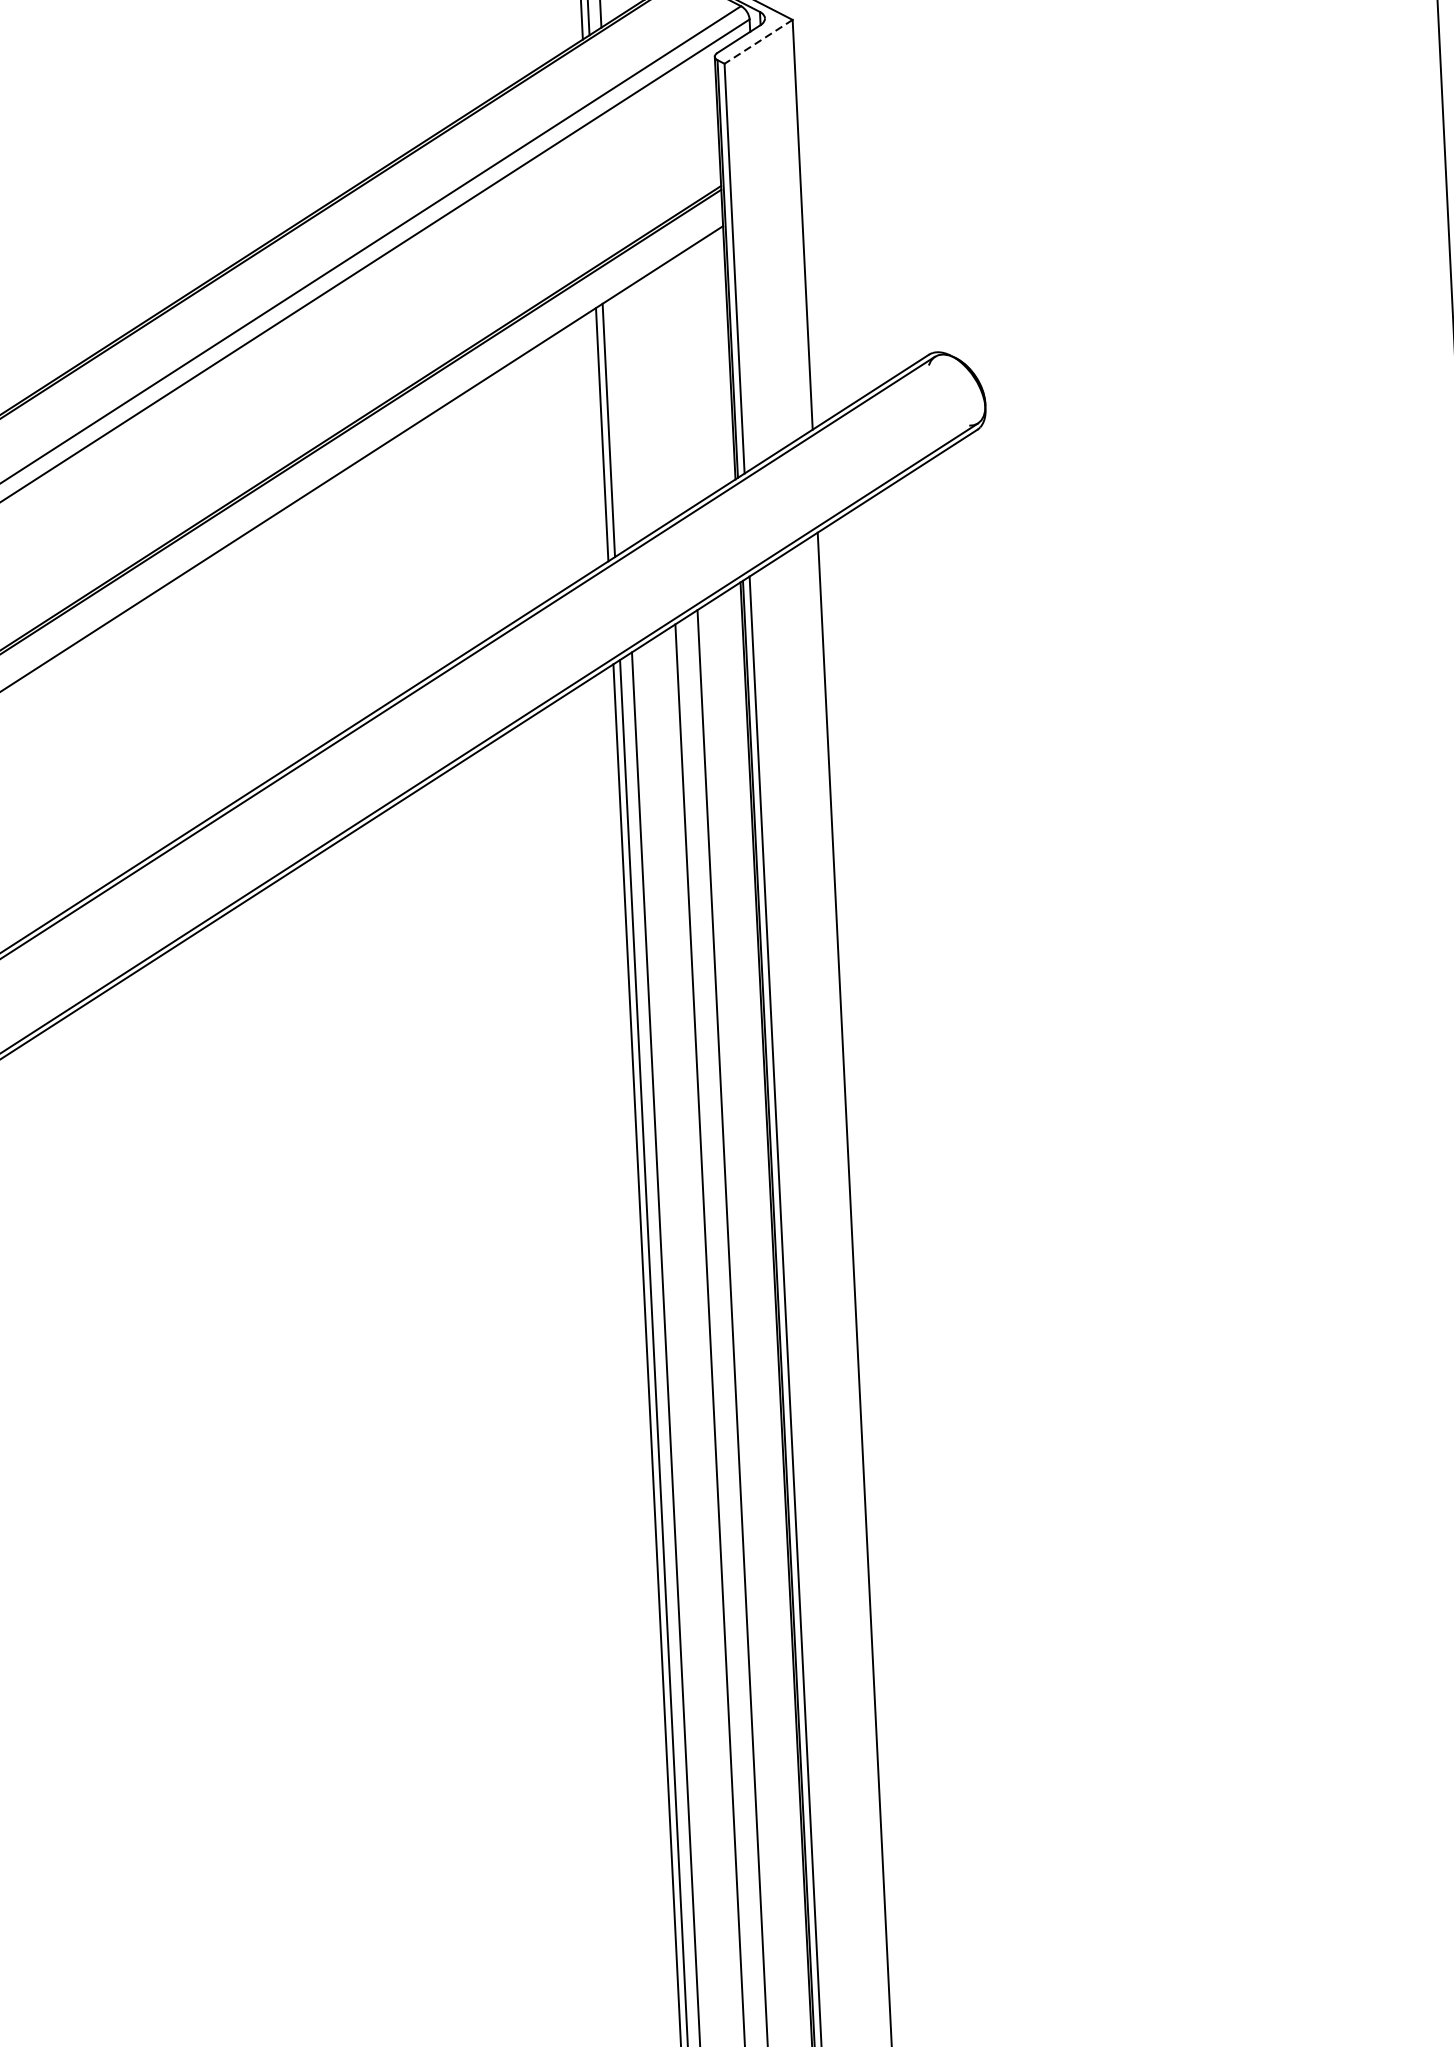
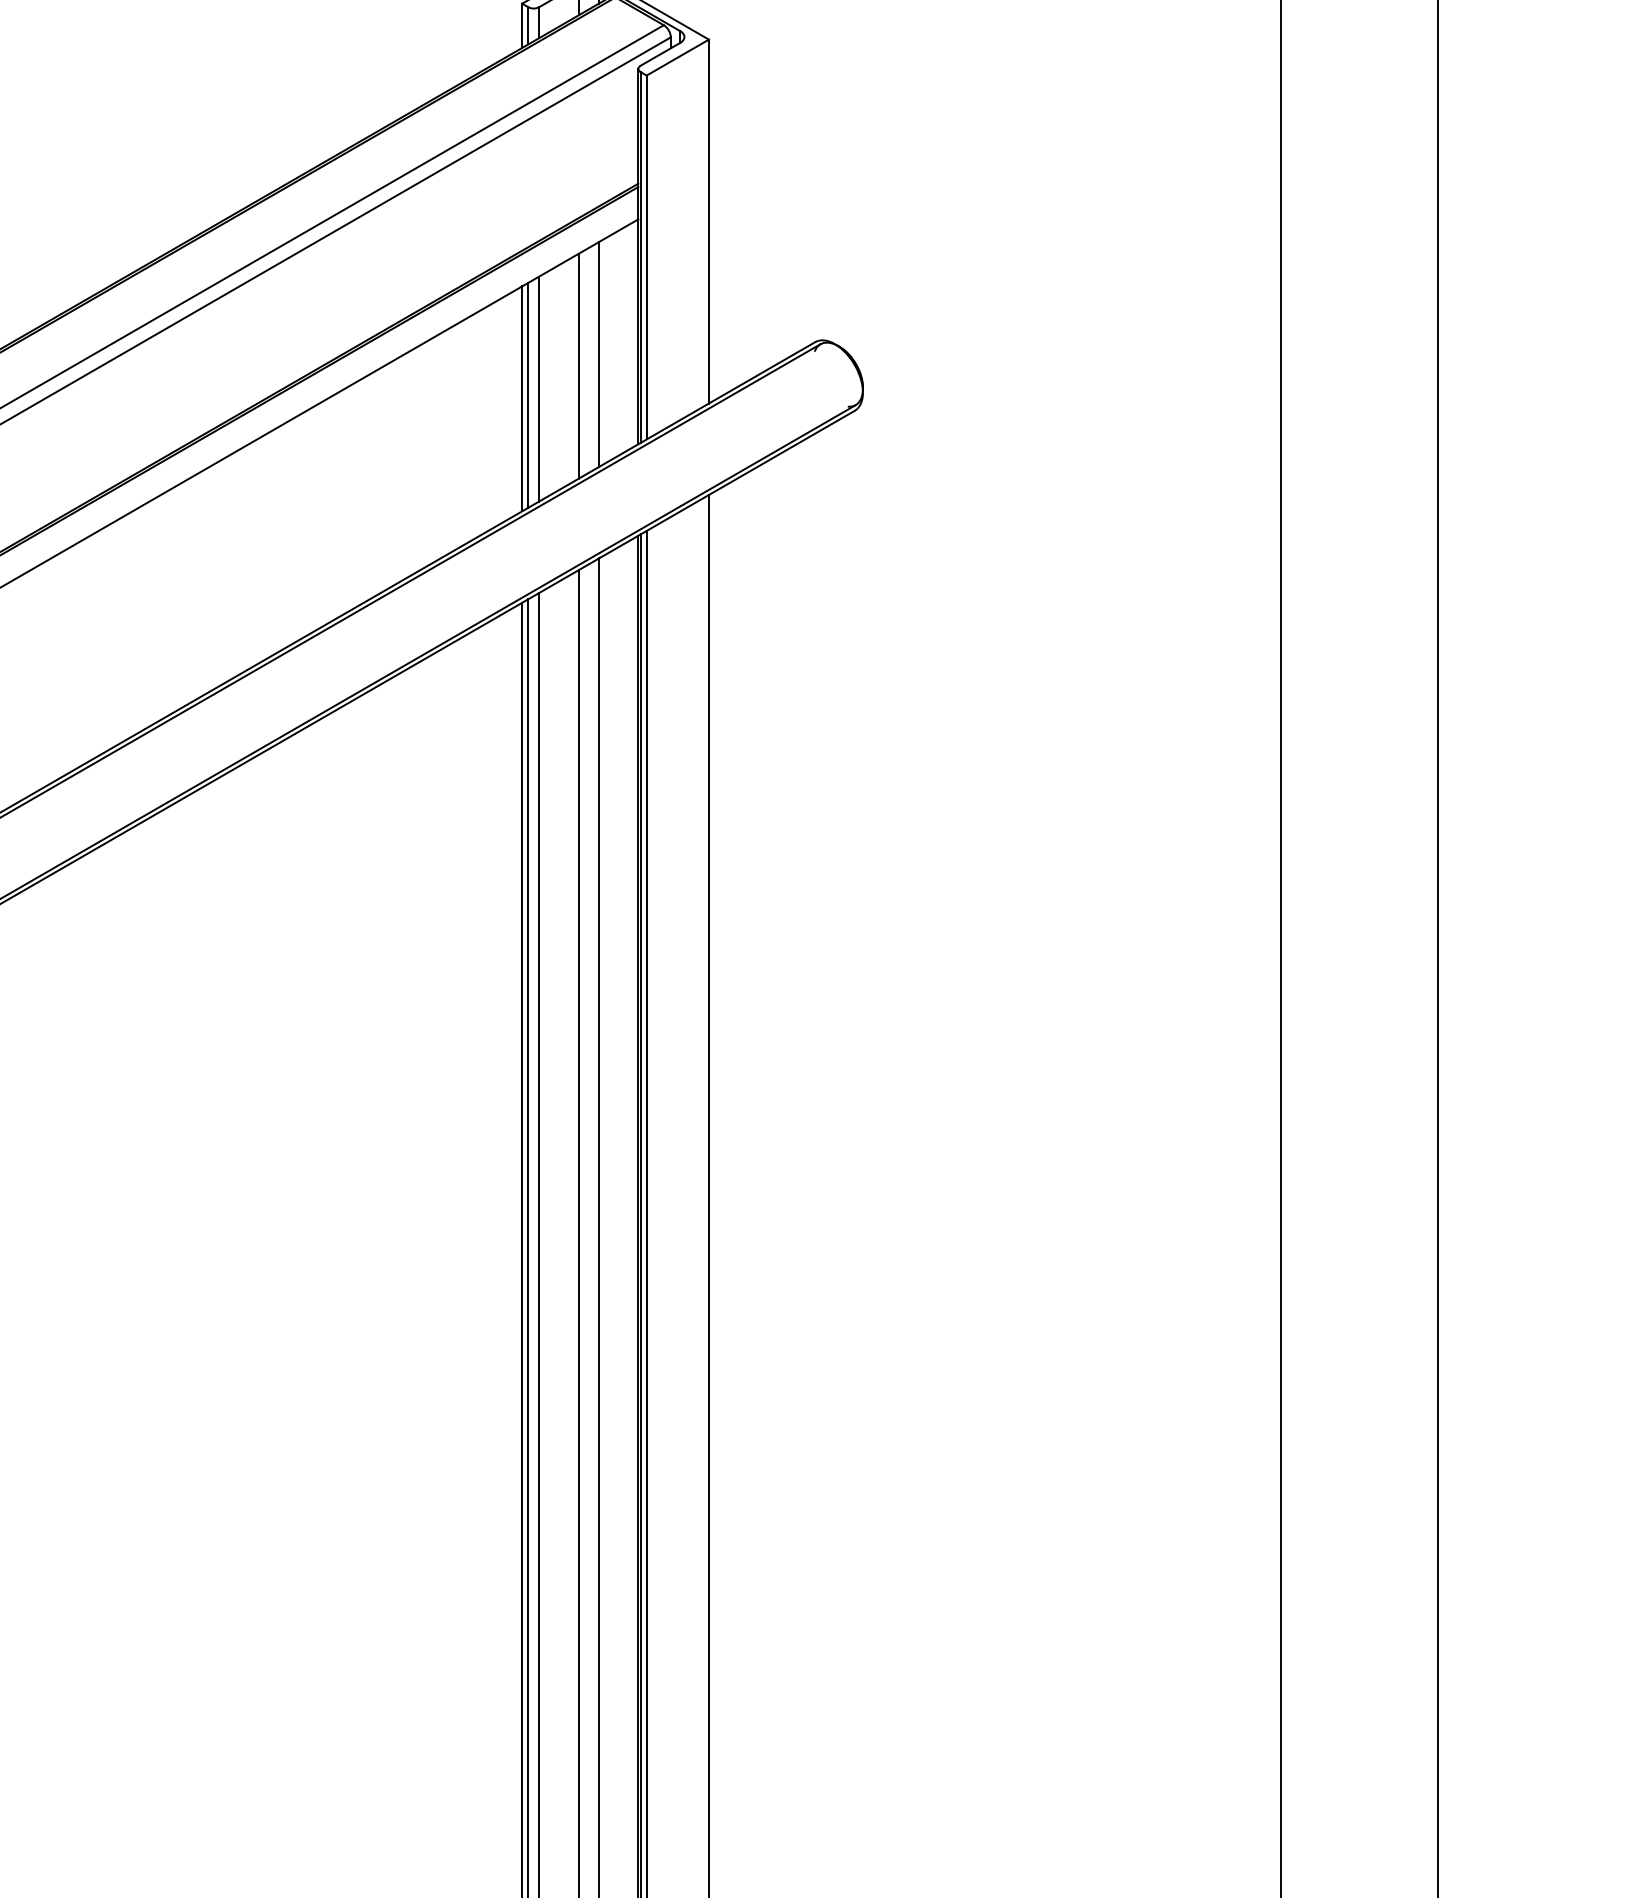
line: (758, 41) -> (677, 57), dashed -> solid
line: (686, 380) -> (599, 354), added
line: (663, 394) -> (578, 365), added
line: (621, 422) -> (539, 388), added

